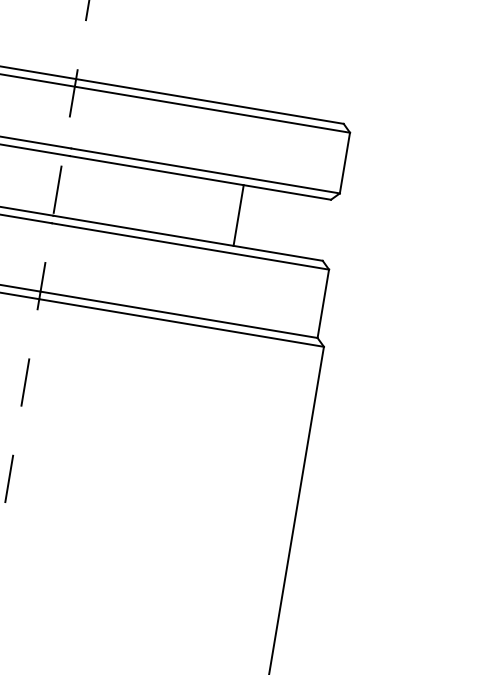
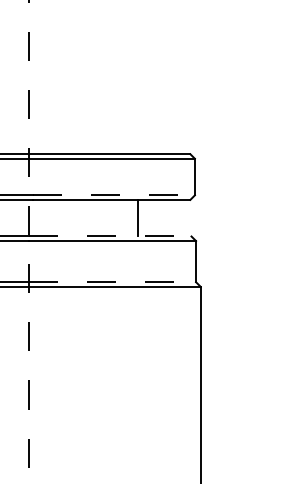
line: (206, 171) -> (114, 195), solid -> dashed
line: (188, 238) -> (110, 236), solid -> dashed
line: (180, 315) -> (113, 282), solid -> dashed

